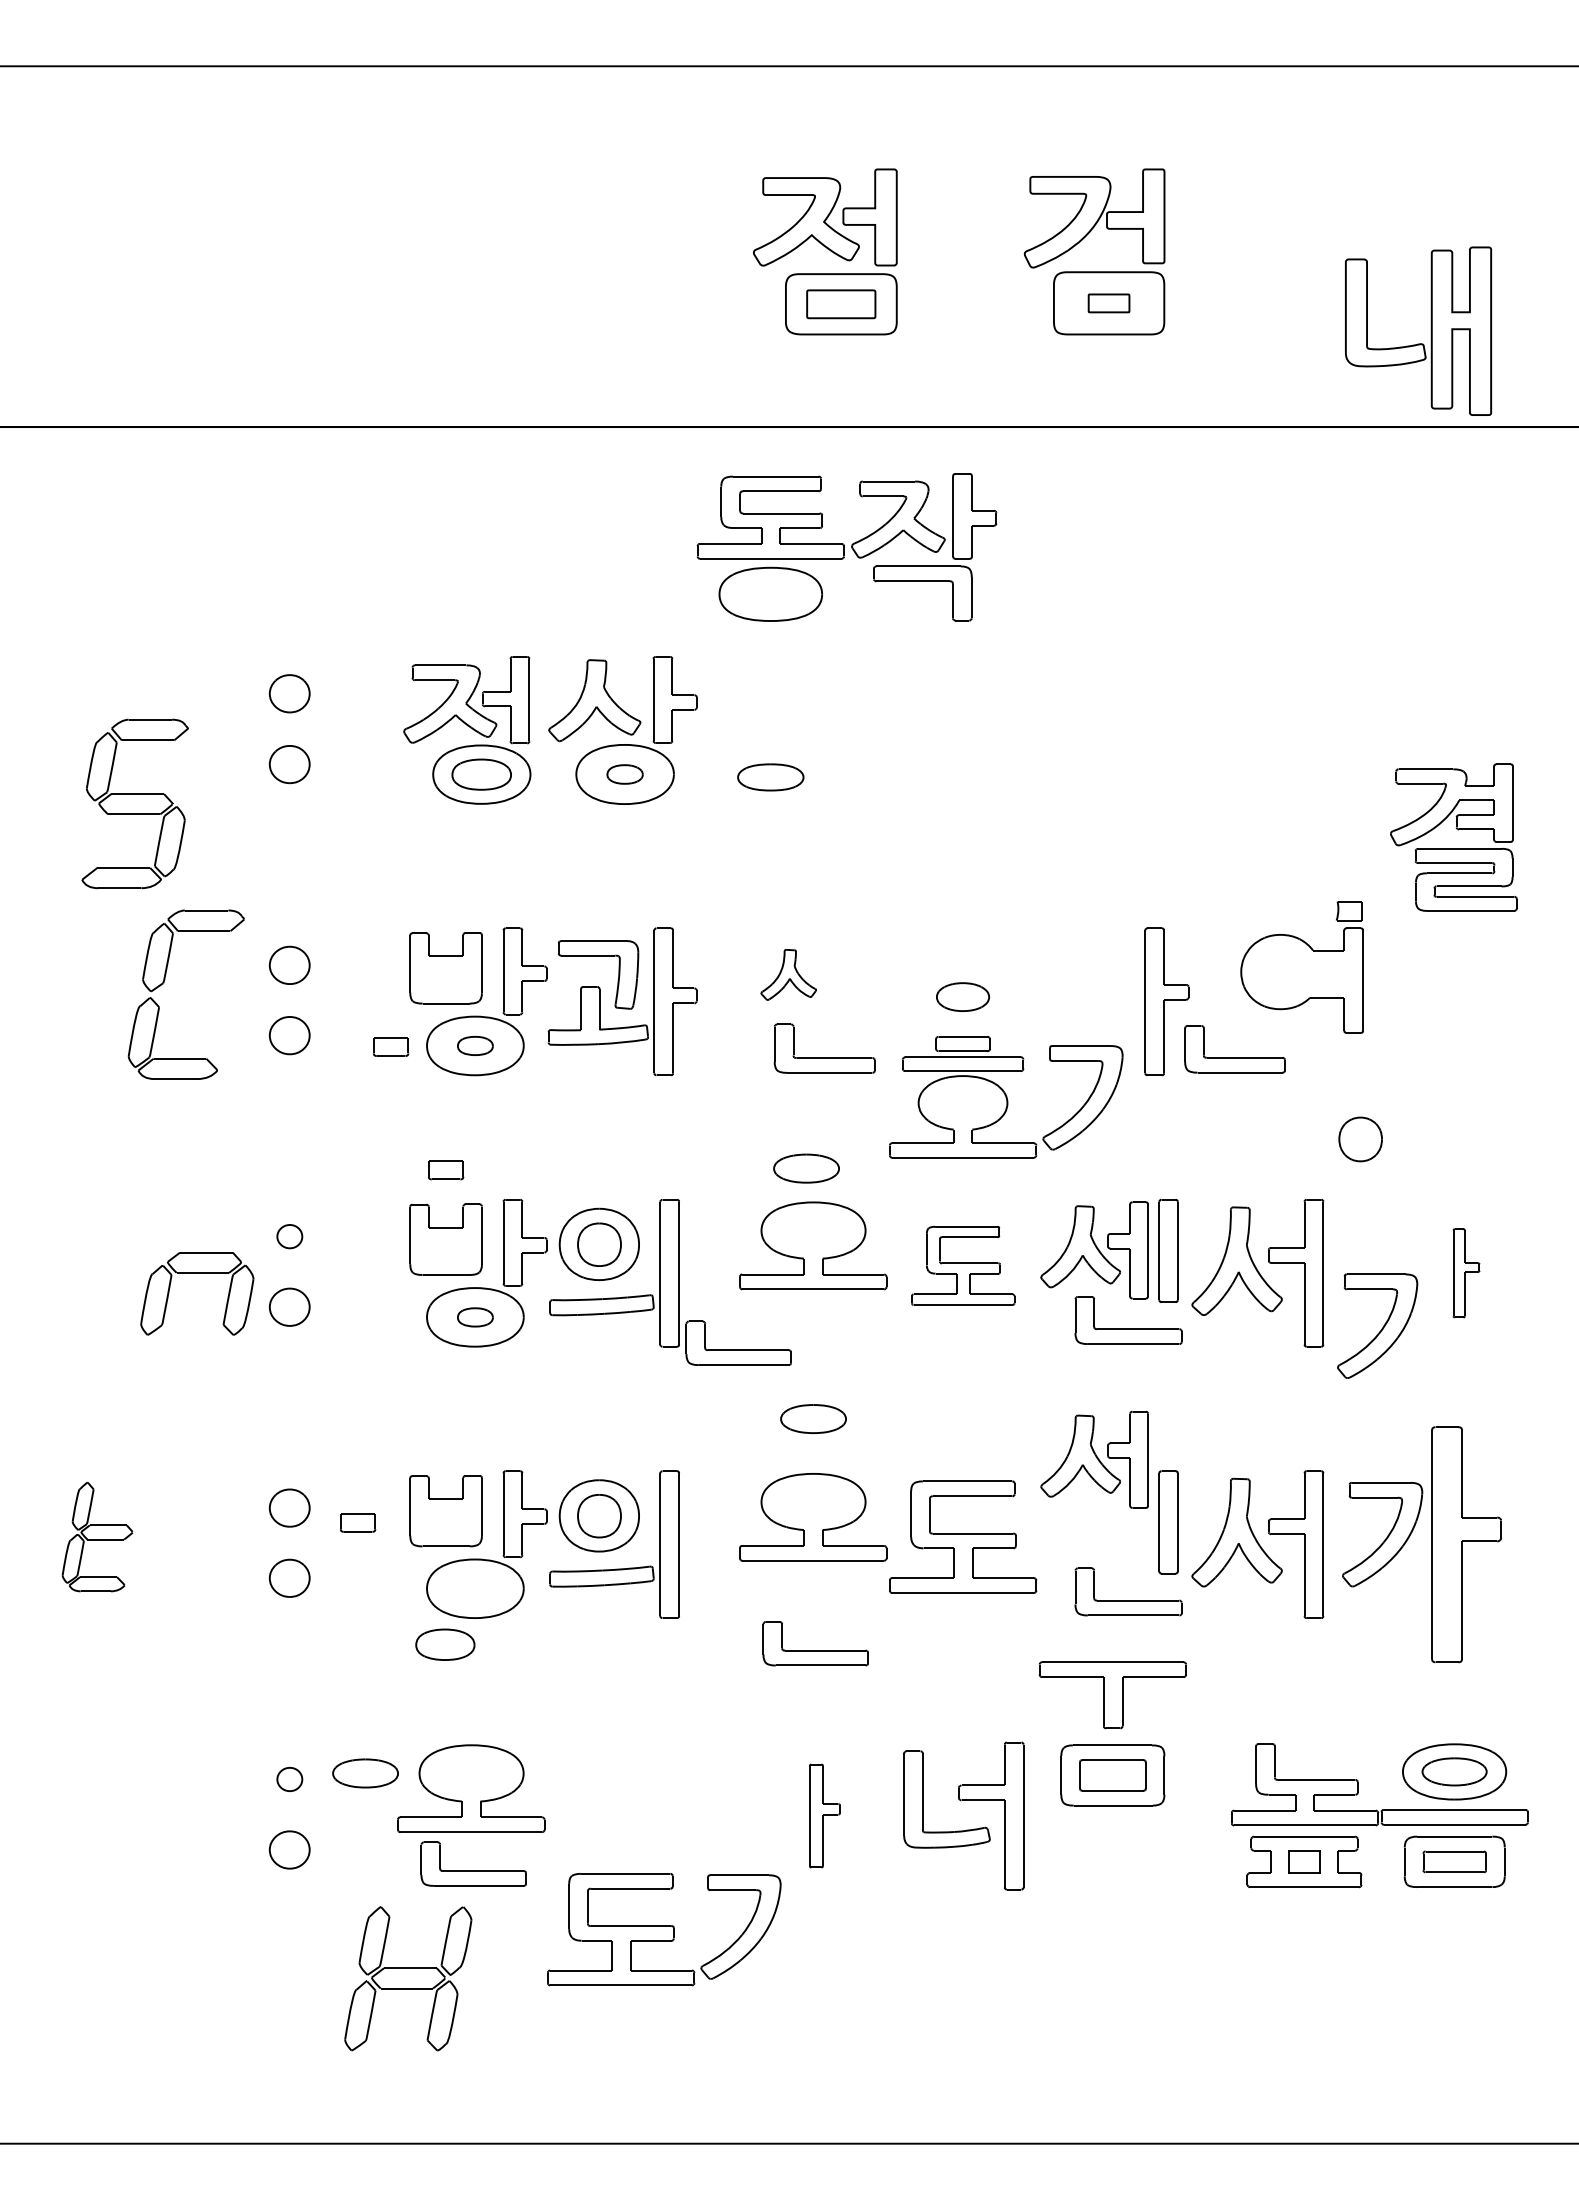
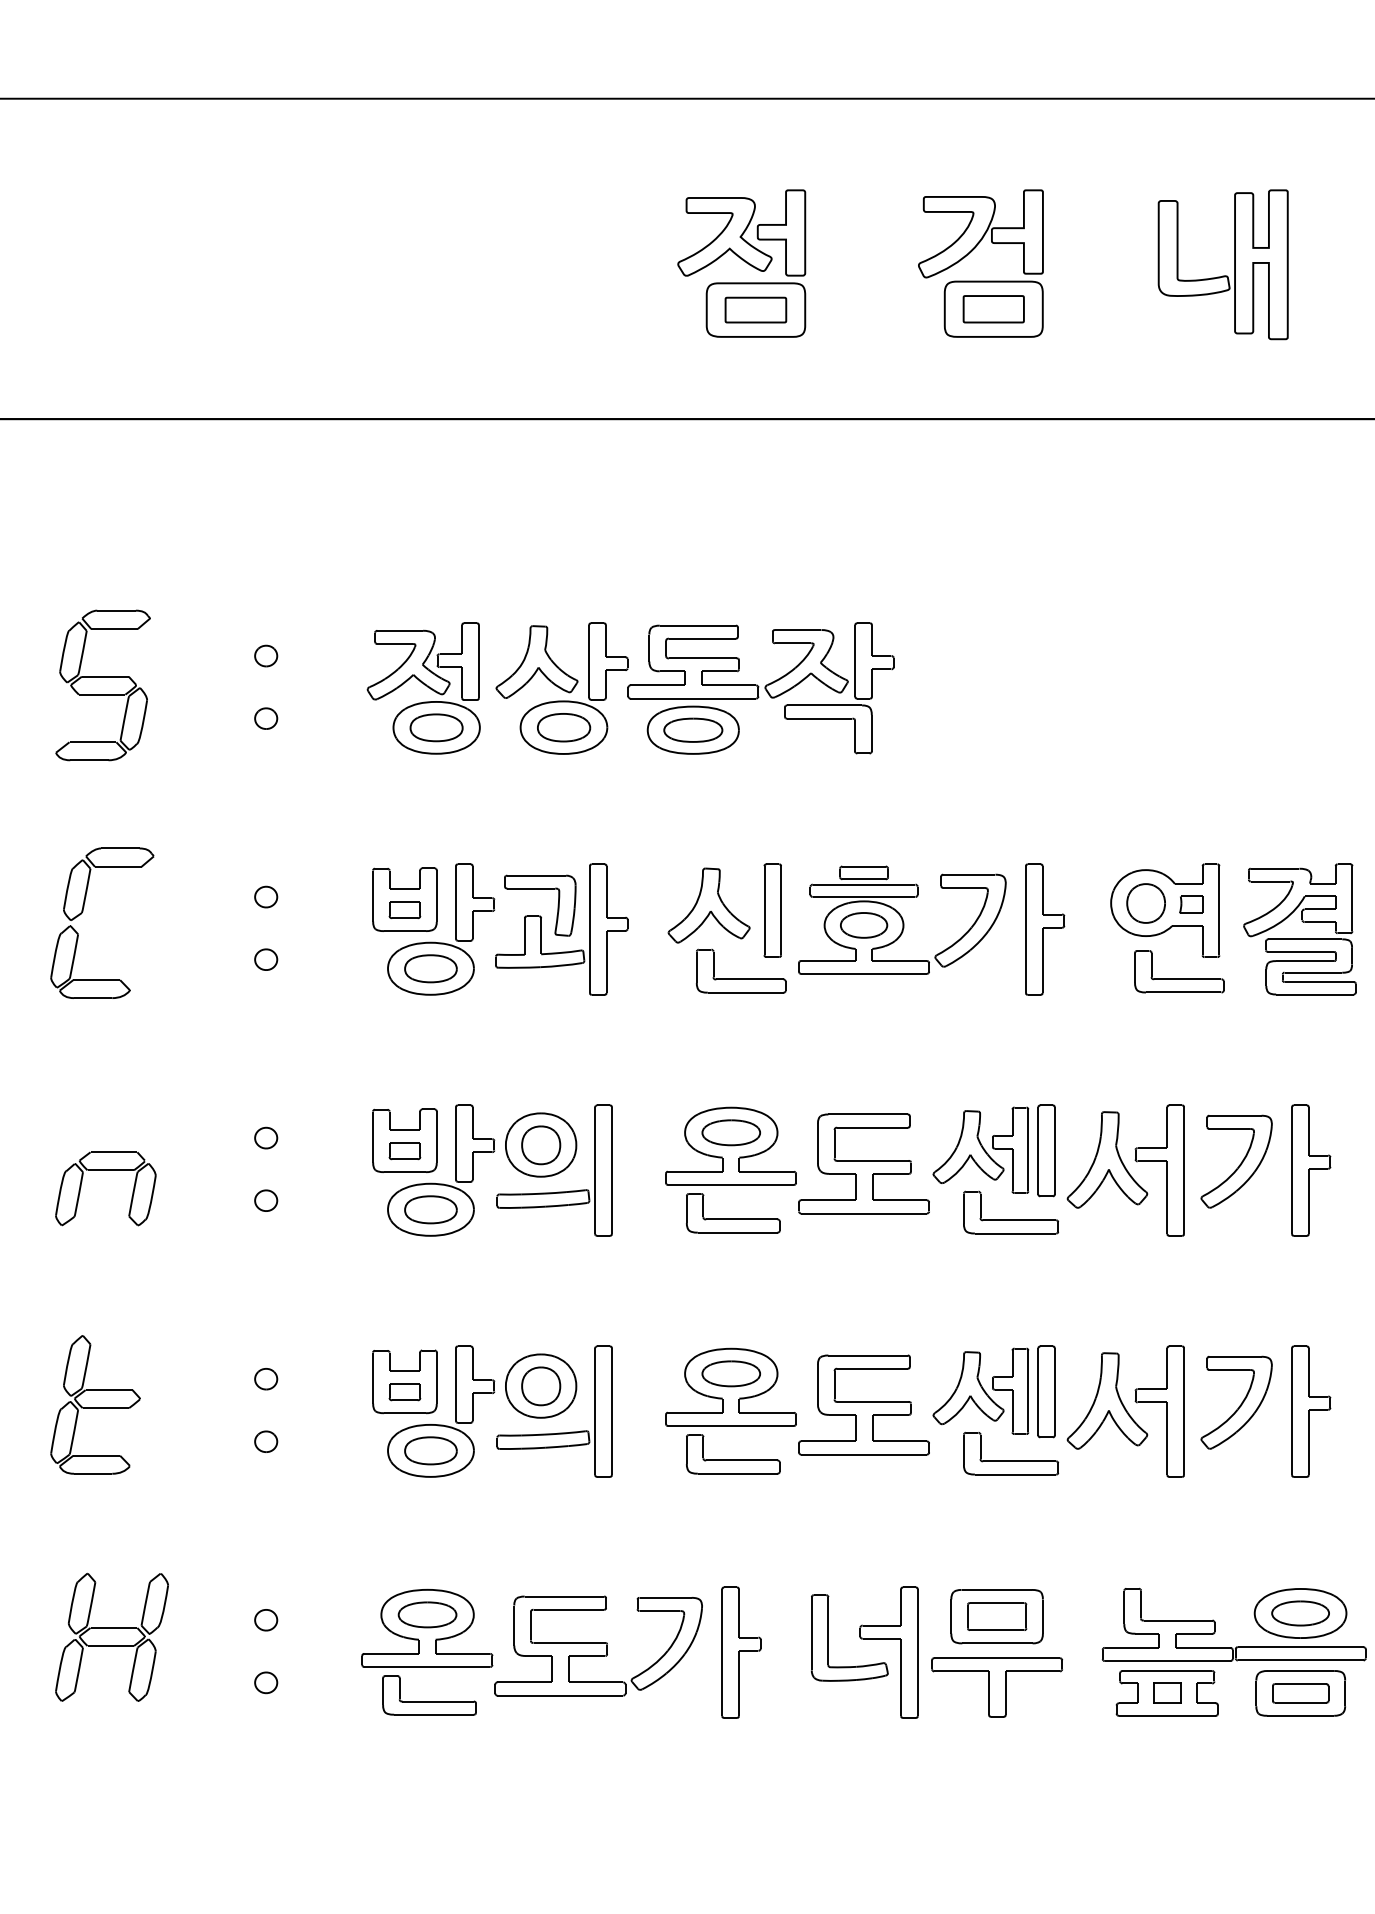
part: (1108, 303) -> (993, 309), size x1.67
part: (1430, 330) -> (1233, 264), moved
part: (846, 547) -> (760, 688), moved
part: (289, 693) -> (265, 655), size x0.62
part: (289, 763) -> (265, 717), size x0.62
part: (624, 774) -> (563, 727), size x1.67
part: (134, 803) -> (102, 685), moved
part: (1456, 829) -> (1302, 922), moved
part: (1349, 911) -> (1191, 905), moved
part: (289, 964) -> (265, 896), size x0.62
part: (788, 974) -> (709, 905), size x1.67
part: (860, 980) -> (772, 910), added
part: (164, 983) -> (82, 913), moved
part: (289, 1035) -> (265, 959), size x0.62
part: (475, 1045) -> (431, 968), size x1.67
part: (391, 1046) -> (405, 909), moved
part: (1234, 1057) -> (1178, 979), moved
part: (1006, 1097) -> (902, 920), moved
part: (1360, 1139) -> (1145, 903), moved
part: (806, 1168) -> (731, 1132), moved
part: (446, 1170) -> (405, 1151), moved
part: (963, 1265) -> (864, 1163), size x1.43
part: (197, 1273) -> (106, 1170), moved
part: (1466, 1273) -> (1311, 1170), size x1.67
part: (289, 1306) -> (265, 1200), size x0.62
part: (475, 1317) -> (431, 1209), size x1.67
part: (1377, 1325) -> (1236, 1161), moved
part: (738, 1349) -> (733, 1218), moved
part: (813, 1418) -> (731, 1373), moved
part: (1094, 1459) -> (980, 1391), moved
part: (289, 1507) -> (265, 1378), size x0.62
part: (358, 1522) -> (405, 1391), moved
part: (97, 1536) -> (95, 1404), size x1.43
part: (1466, 1544) -> (1311, 1411), size x0.62
part: (289, 1578) -> (265, 1441), size x0.62
part: (445, 1644) -> (431, 1450), moved
part: (815, 1650) -> (733, 1460), moved
part: (1112, 1695) -> (996, 1687), moved
part: (365, 1773) -> (427, 1614), moved
part: (824, 1815) -> (741, 1652), size x1.43
part: (289, 1849) -> (265, 1682), size x0.62
part: (664, 1929) -> (598, 1645), moved
part: (408, 1978) -> (112, 1637), moved

